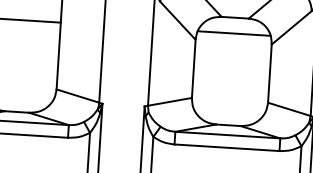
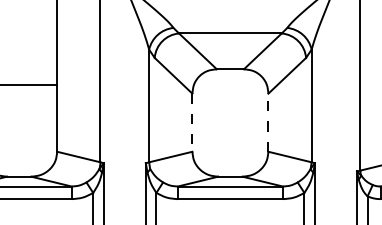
line: (233, 33) -> (229, 85), removed
line: (193, 69) -> (192, 123), solid -> dashed
line: (269, 73) -> (268, 122), solid -> dashed

